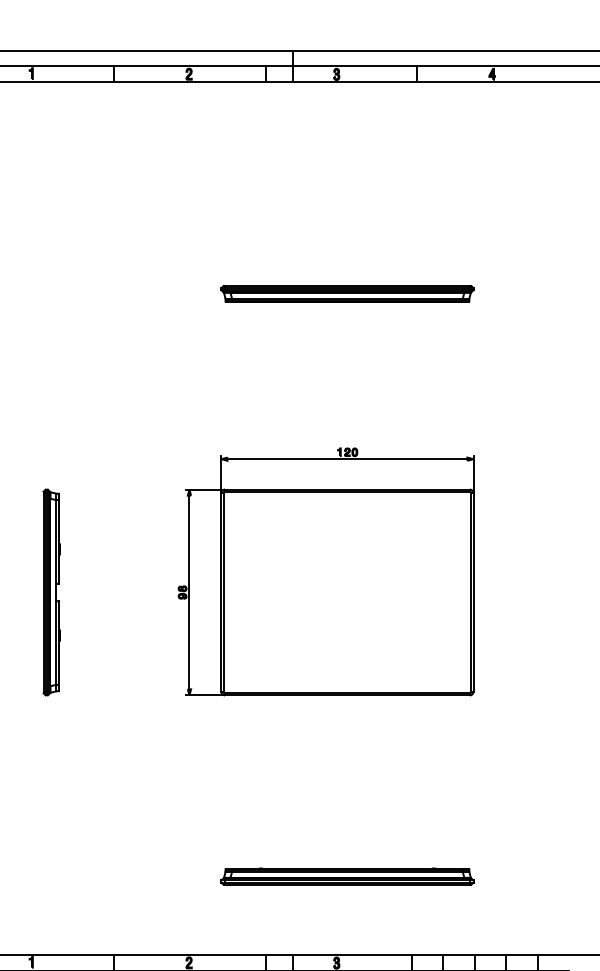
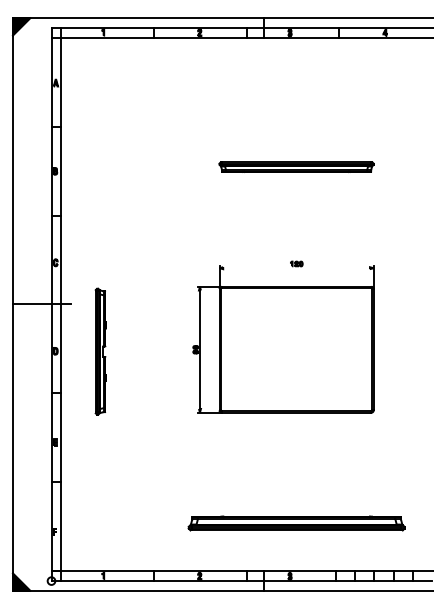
line: (347, 459) -> (296, 268), removed
part: (51, 592) -> (100, 351), moved
part: (347, 876) -> (296, 523), size x1.4

